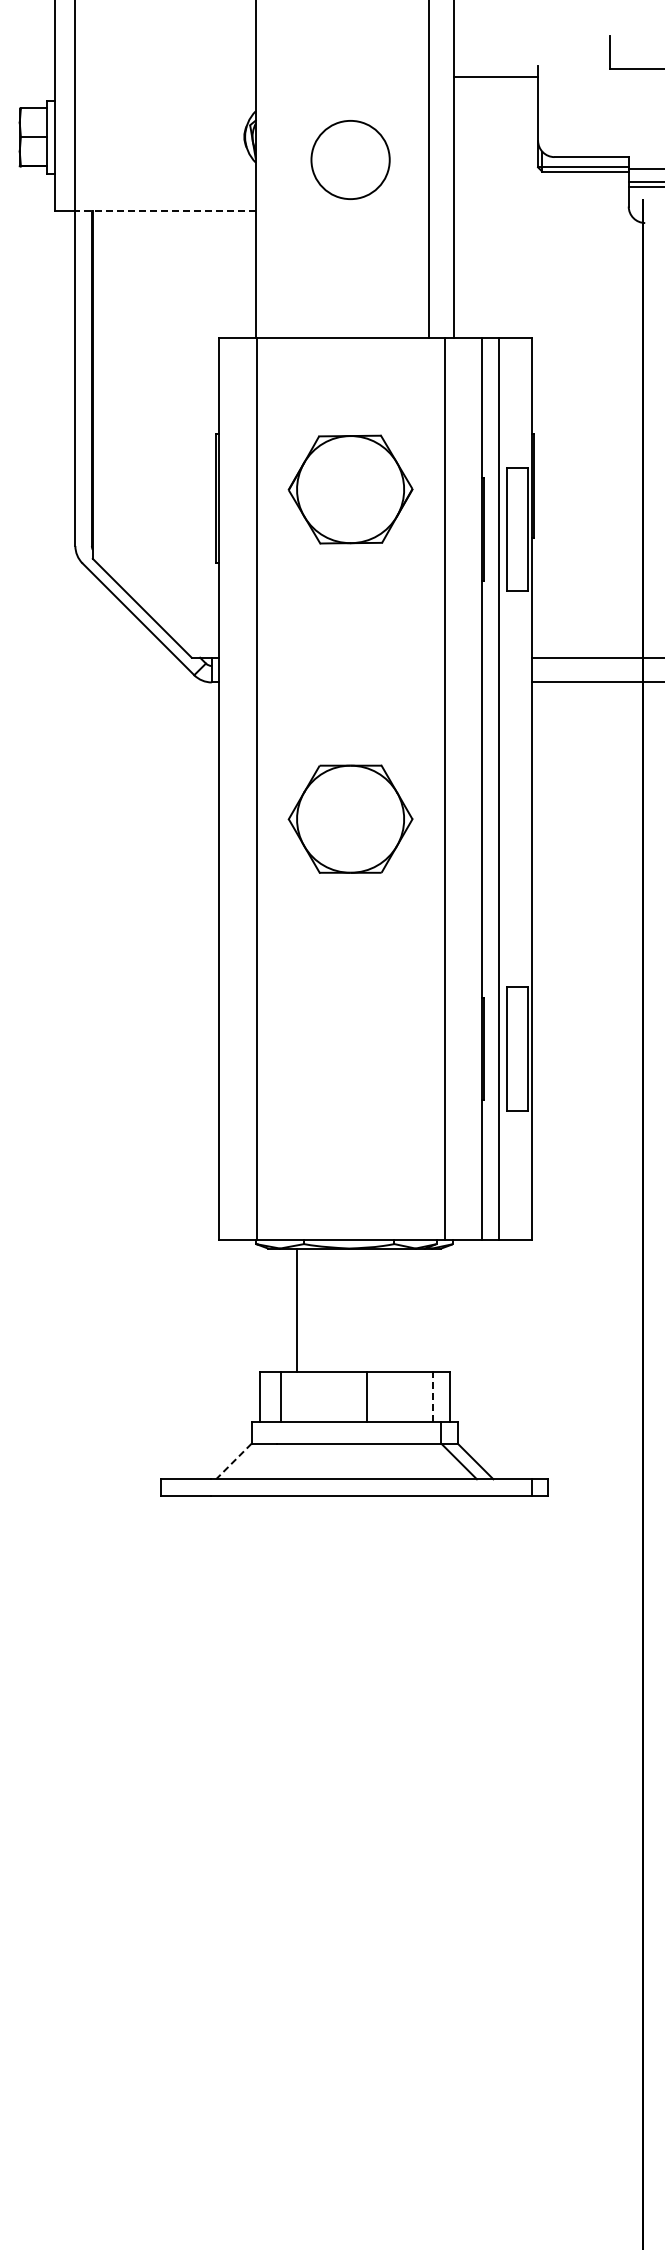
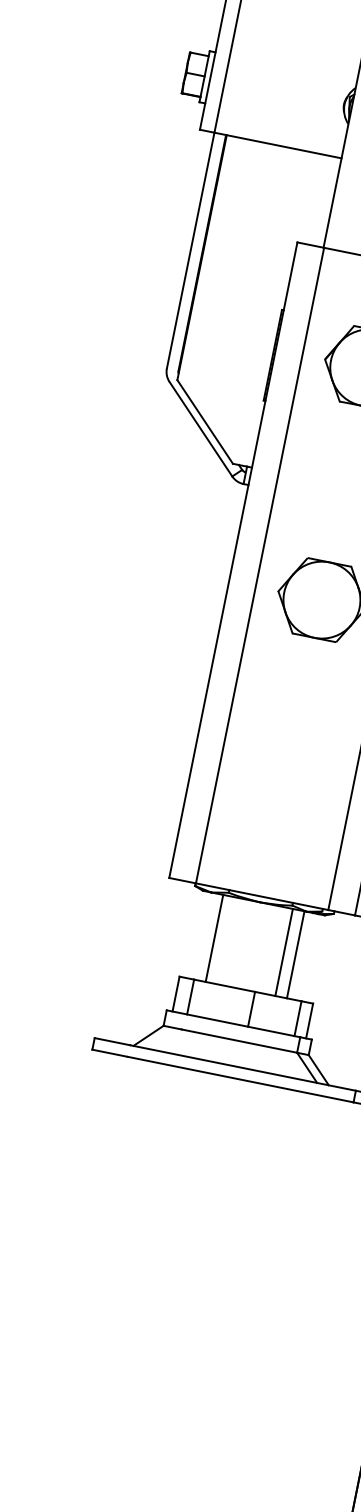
line: (165, 211) -> (277, 145), dashed -> solid
line: (395, 1310) -> (283, 952), added
line: (412, 1310) -> (295, 954), added
line: (433, 1396) -> (298, 1018), dashed -> solid
line: (233, 1461) -> (148, 1035), dashed -> solid

